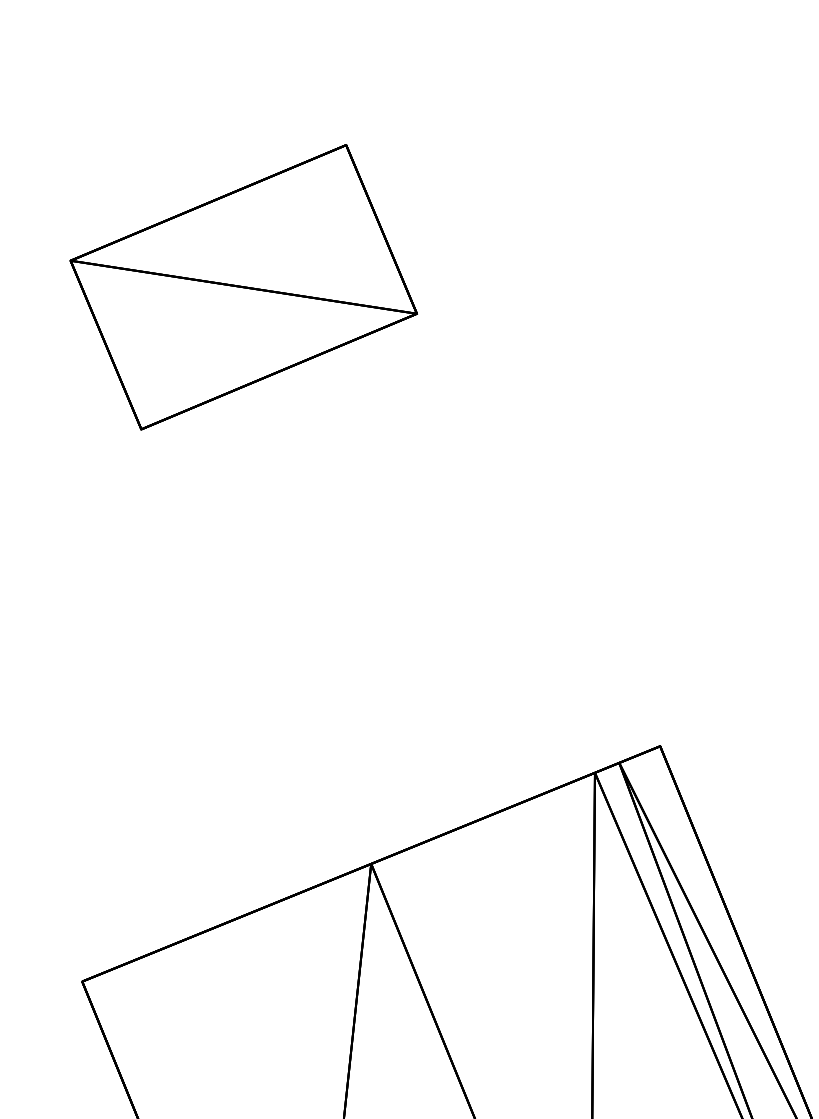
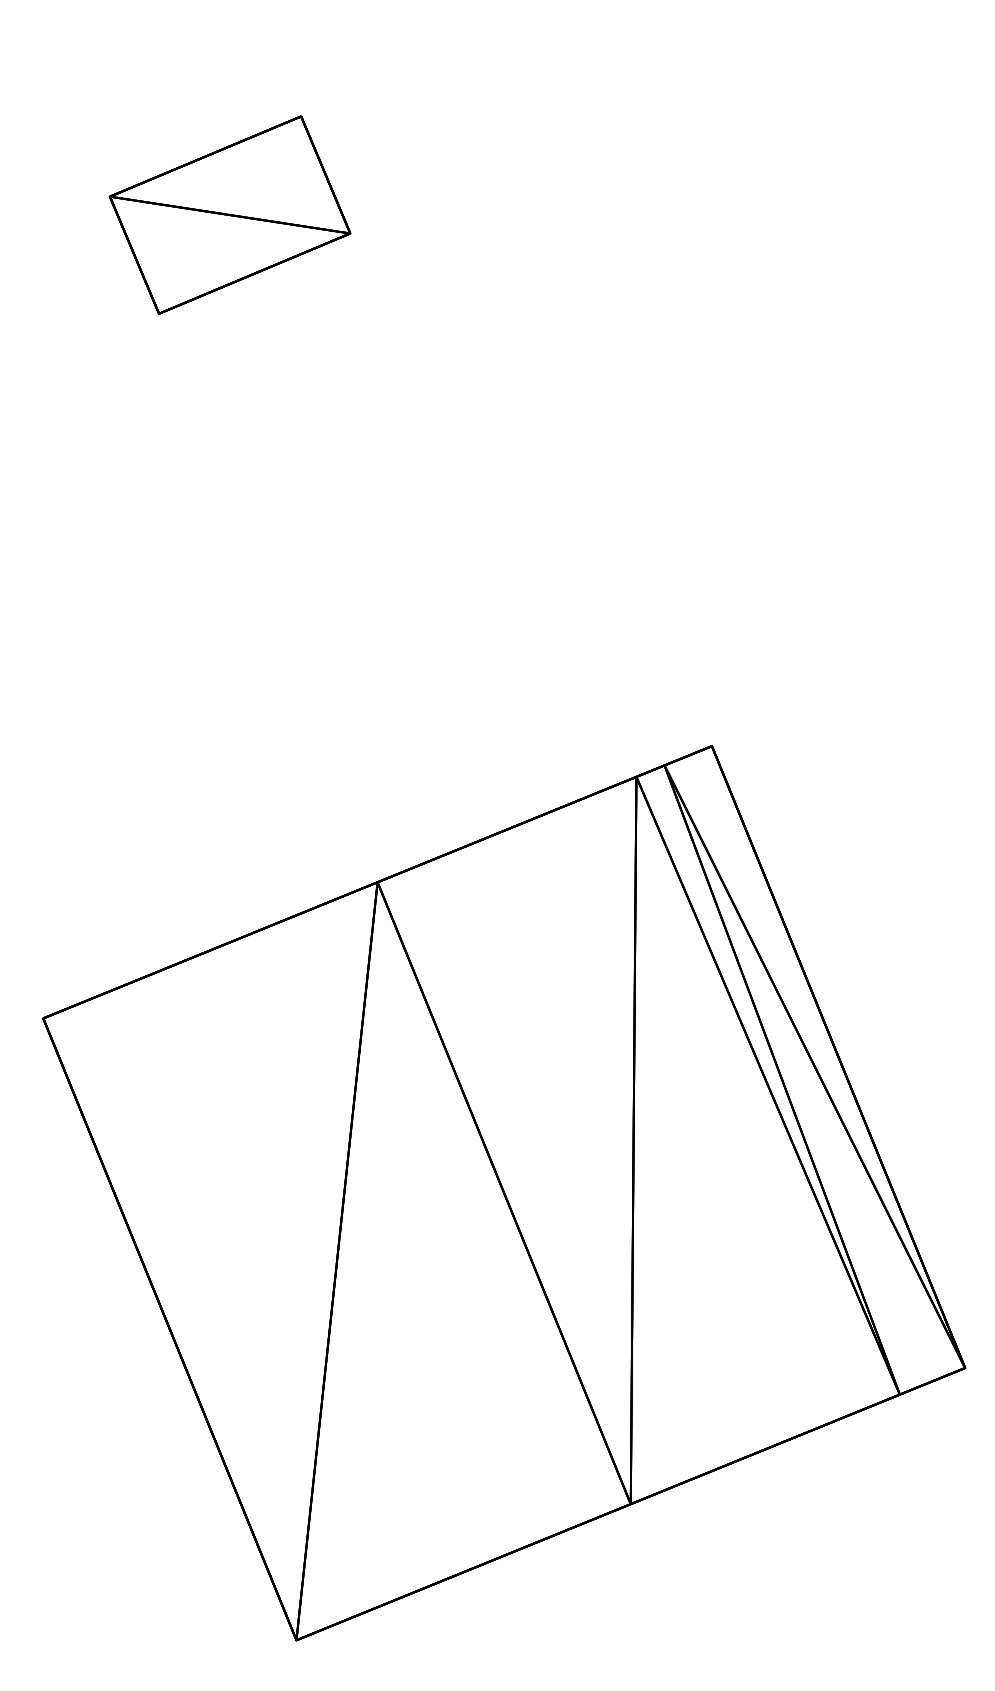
part: (243, 286) -> (229, 214), size x0.6

